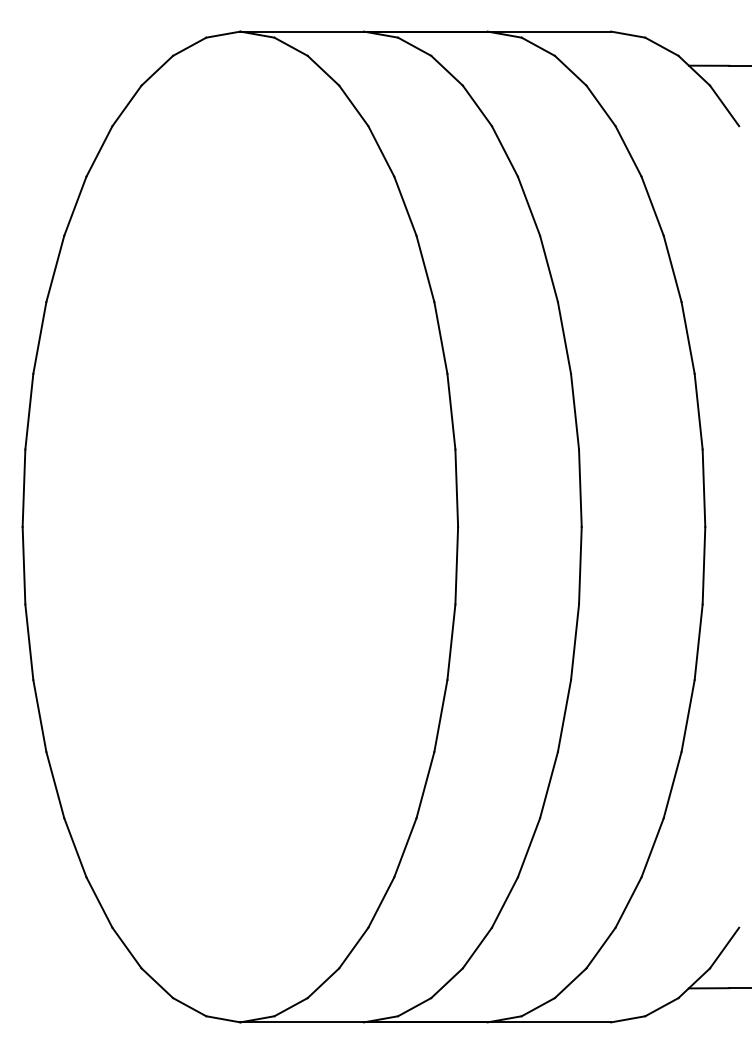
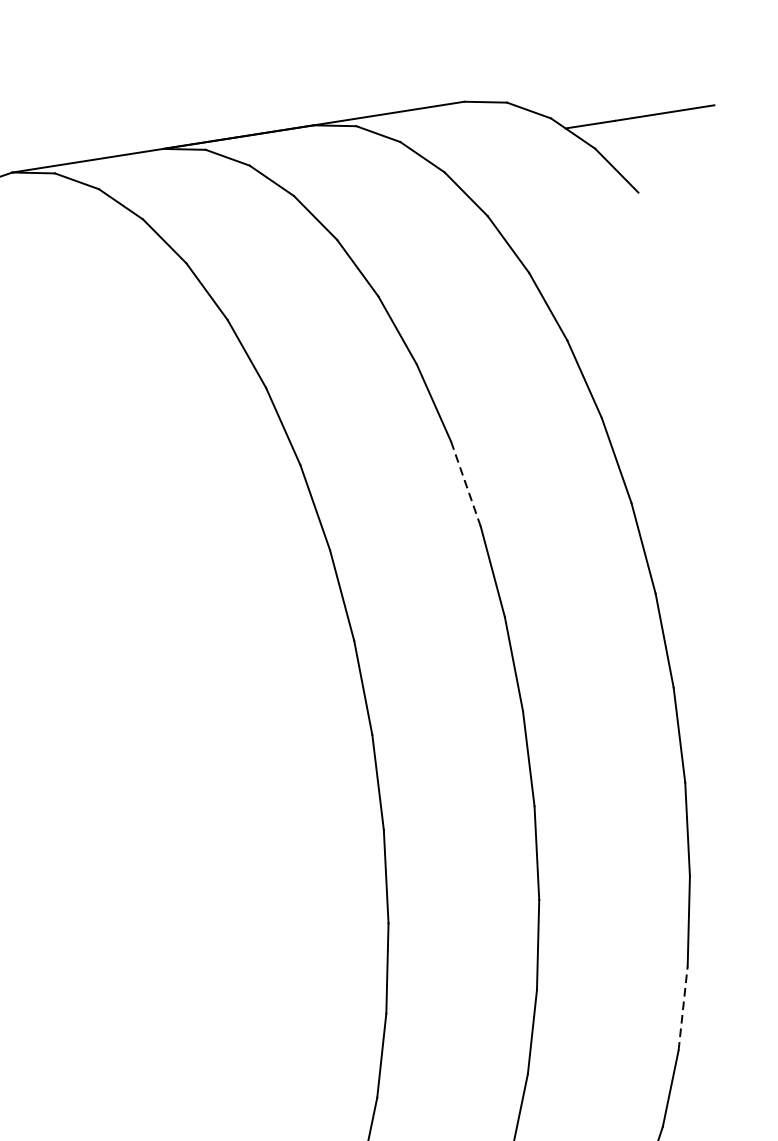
line: (564, 338) -> (466, 484), solid -> dashed
line: (672, 784) -> (682, 1007), solid -> dashed

